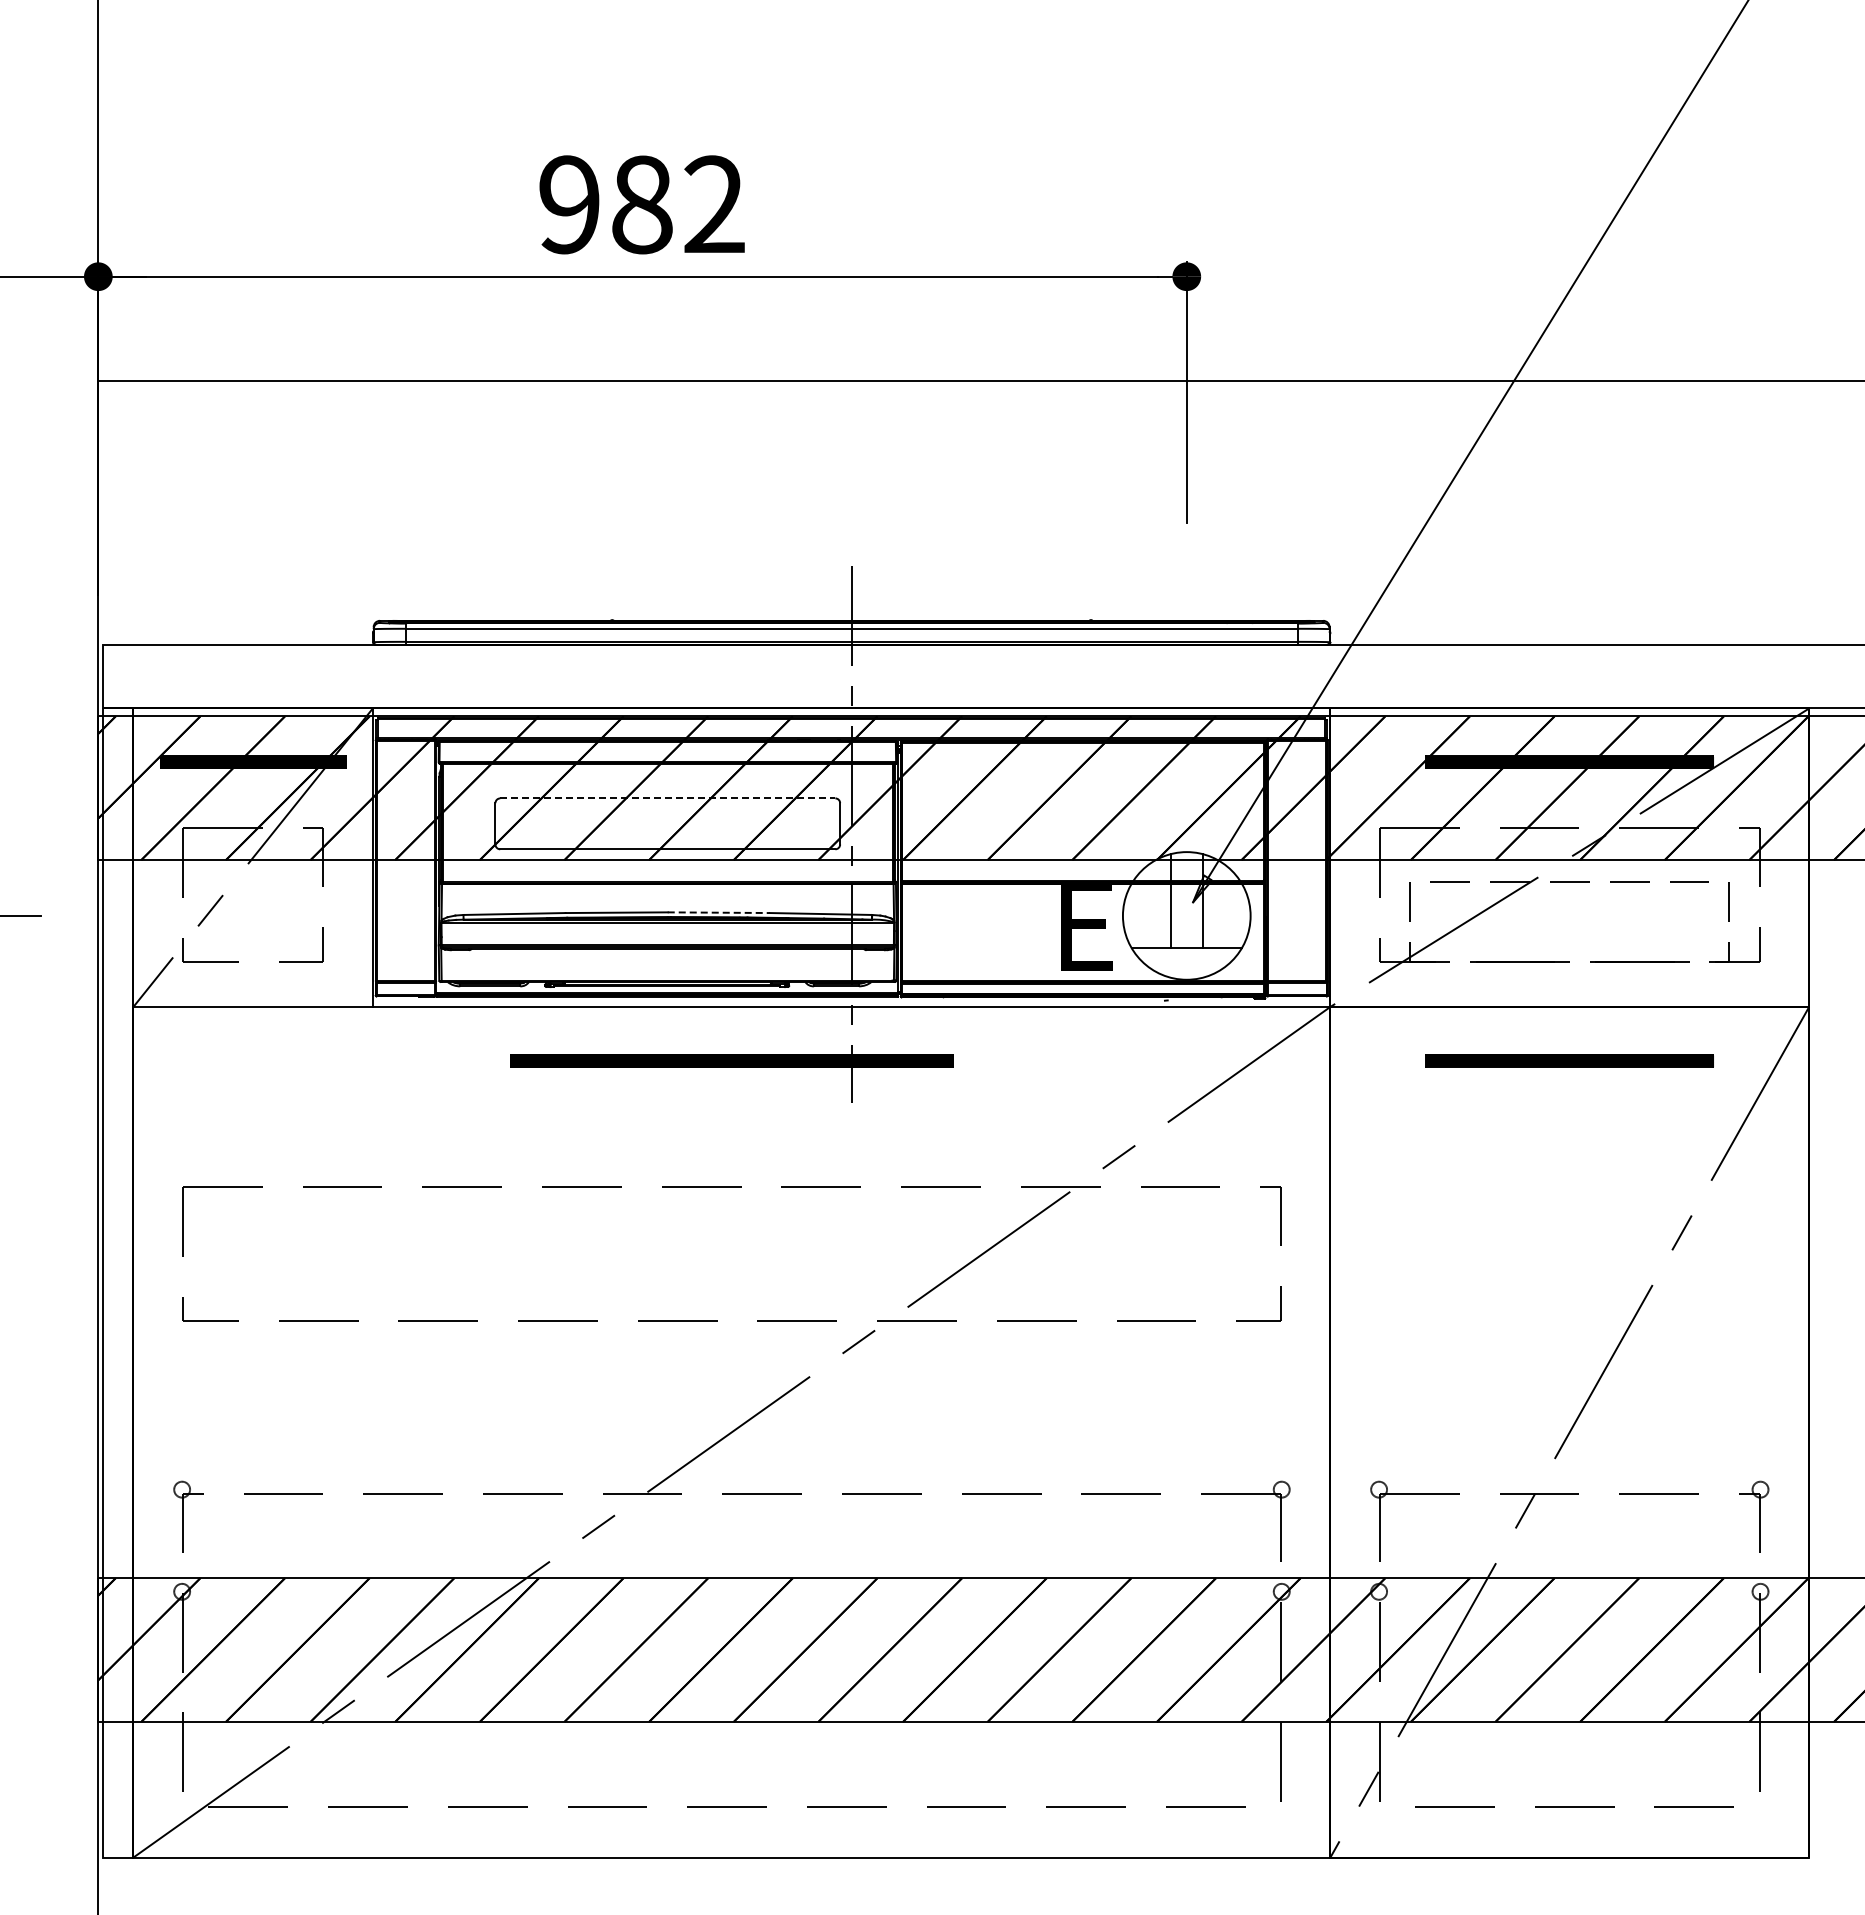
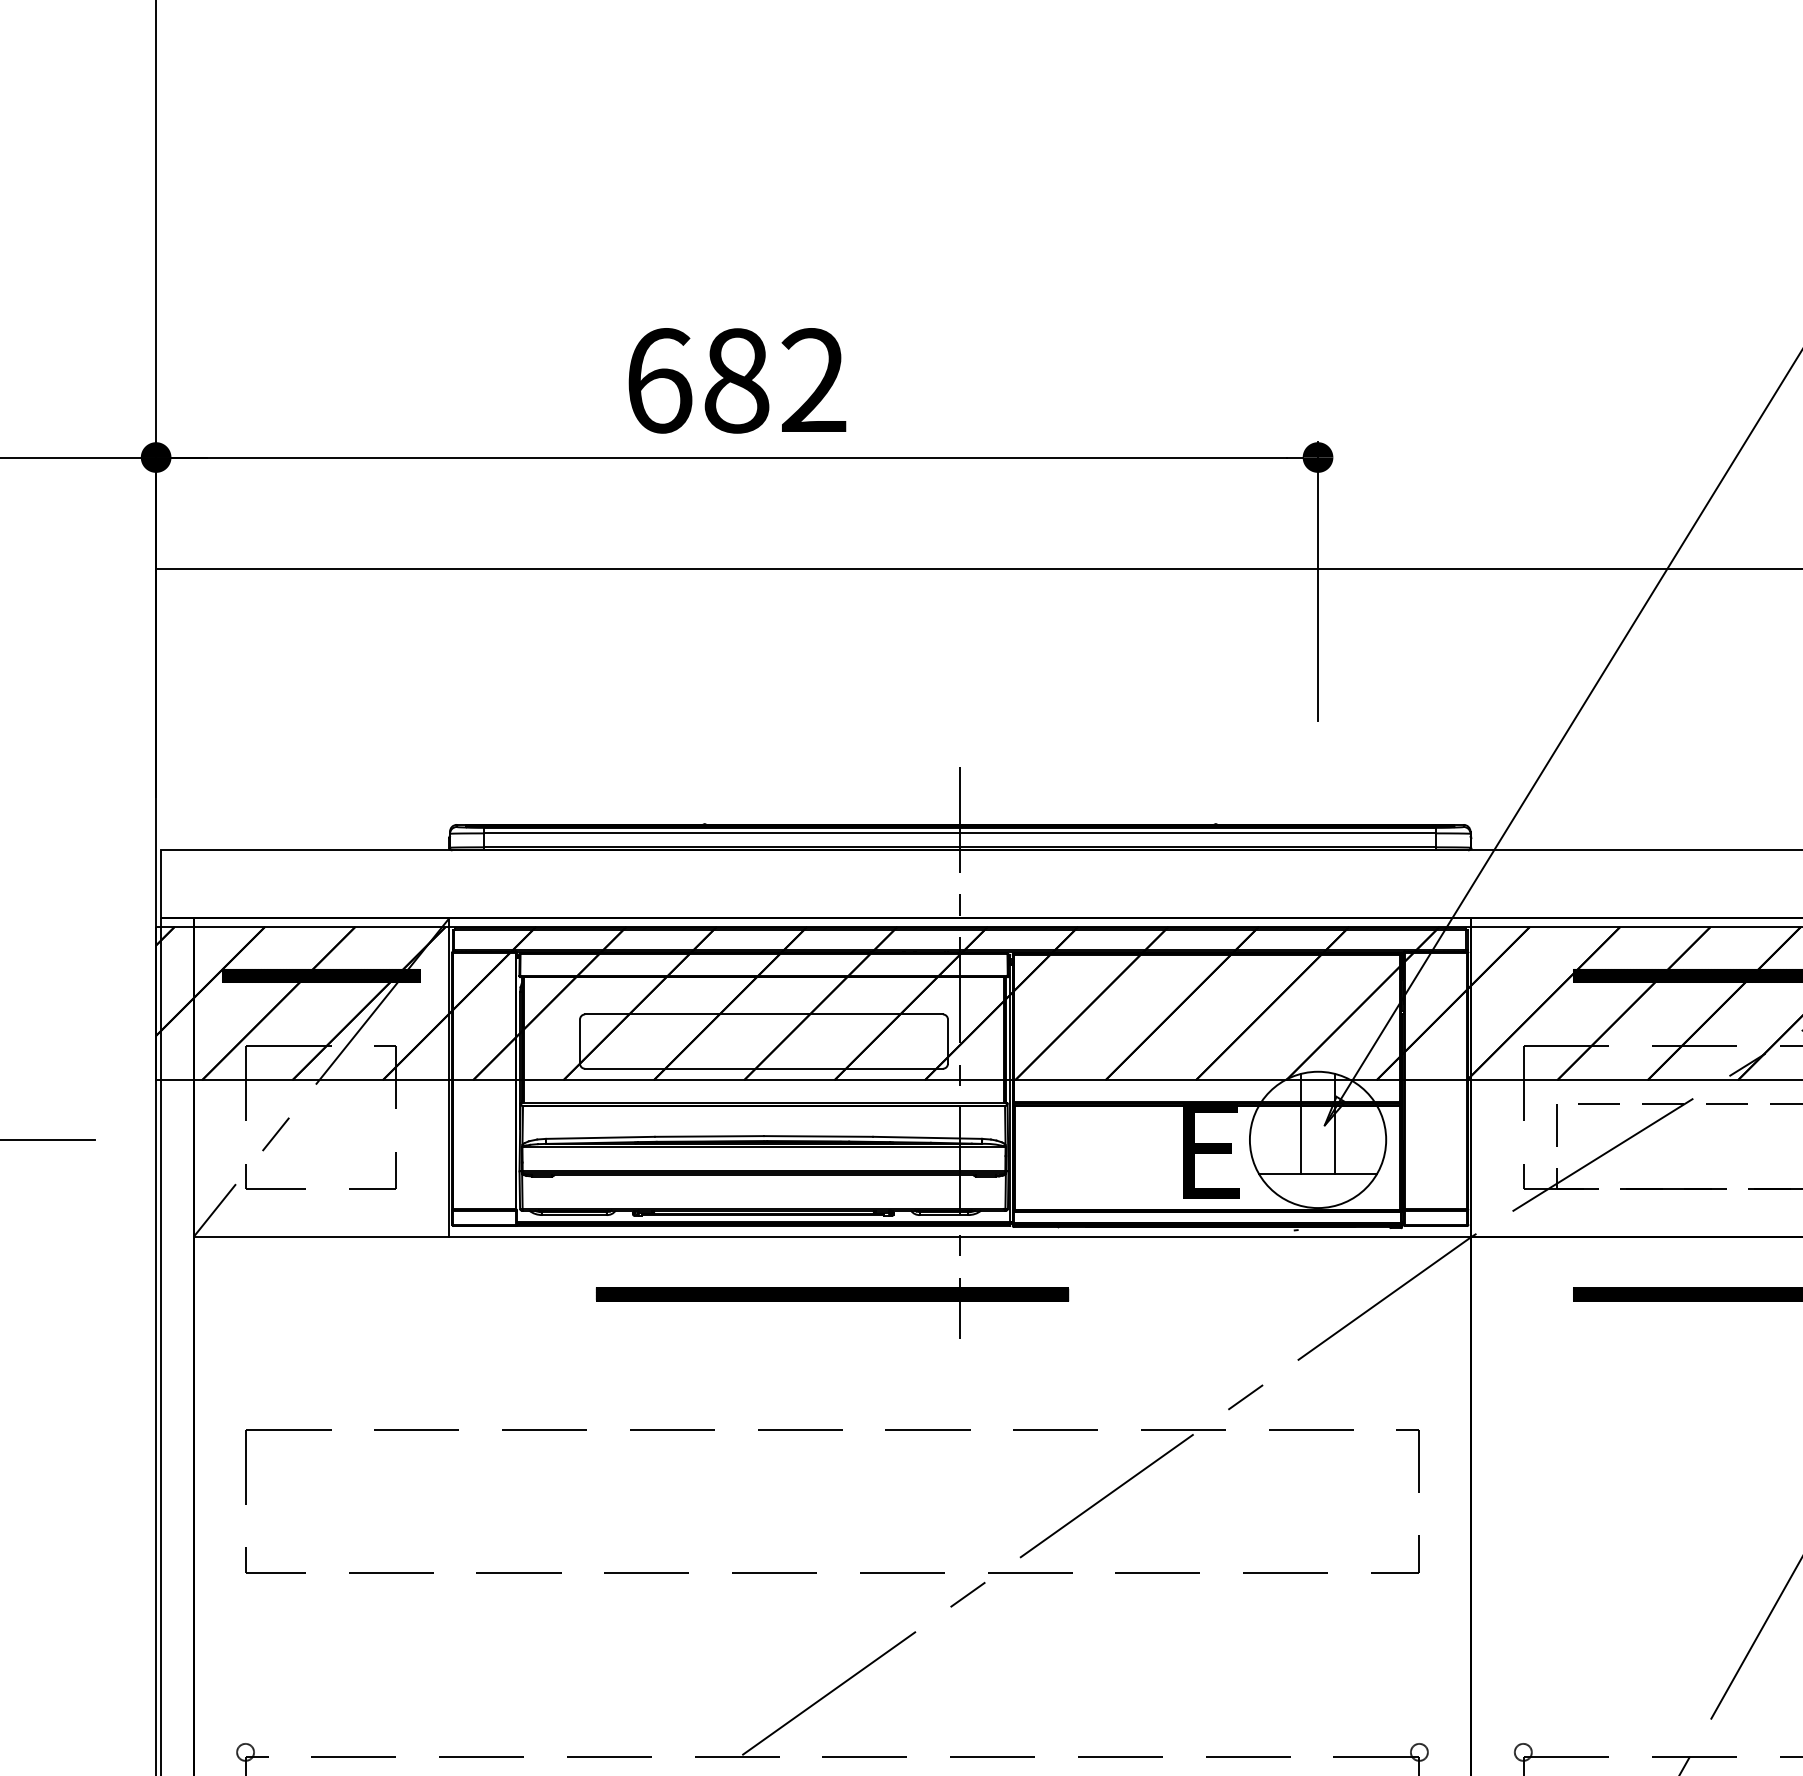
text: (569, 204) -> (659, 380), 982 -> 682
line: (667, 798) -> (763, 1014), dashed -> solid
line: (719, 912) -> (819, 1136), dashed -> solid

